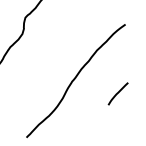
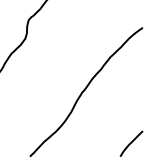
curve: (118, 93) -> (131, 143), moved

